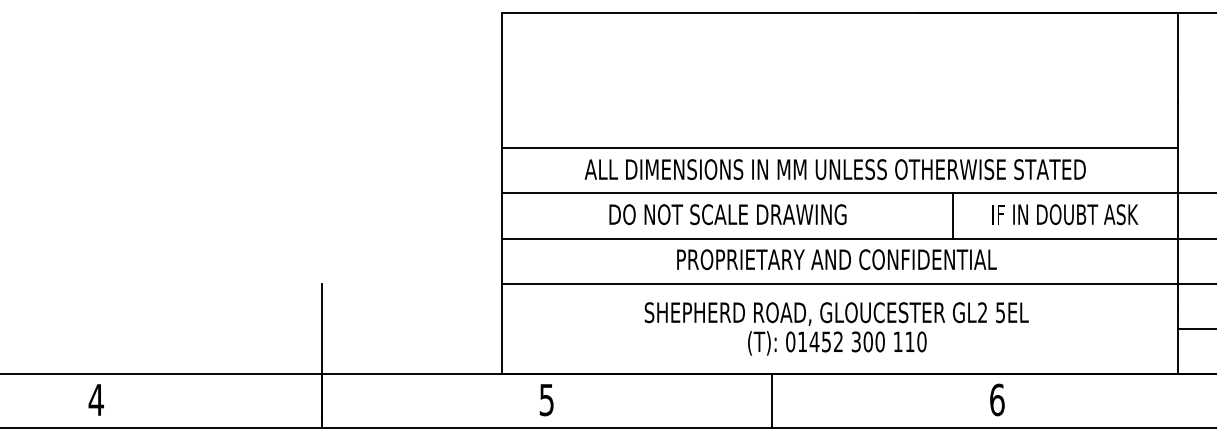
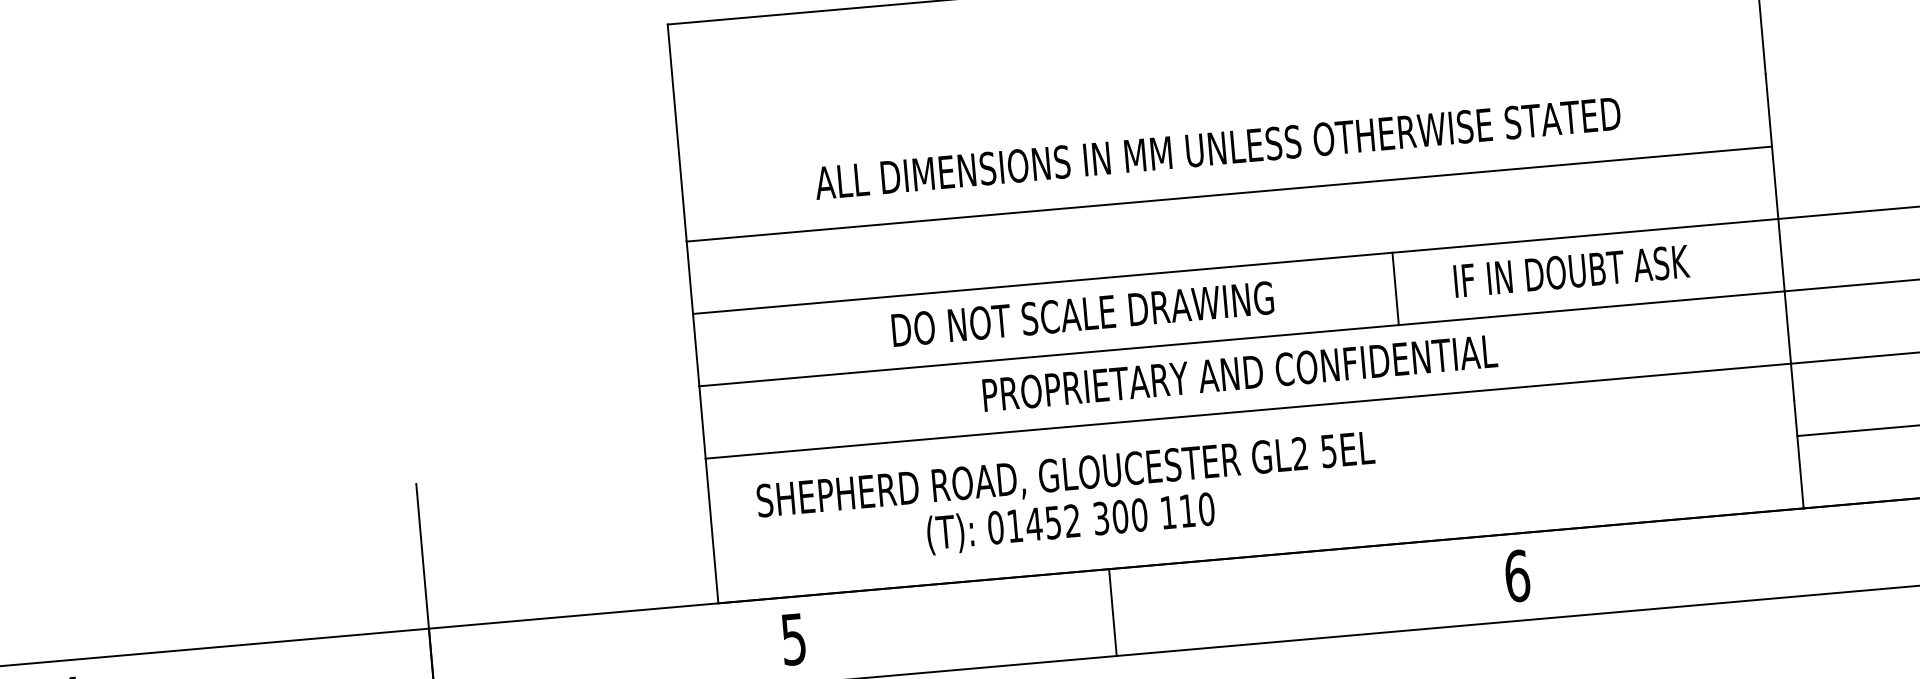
text: (834, 169) -> (1216, 148), moved
text: (727, 214) -> (1082, 313), moved
text: (1065, 214) -> (1571, 271), moved
line: (952, 215) -> (1395, 288), moved
text: (836, 328) -> (1067, 499), moved
line: (772, 400) -> (1113, 612), moved

